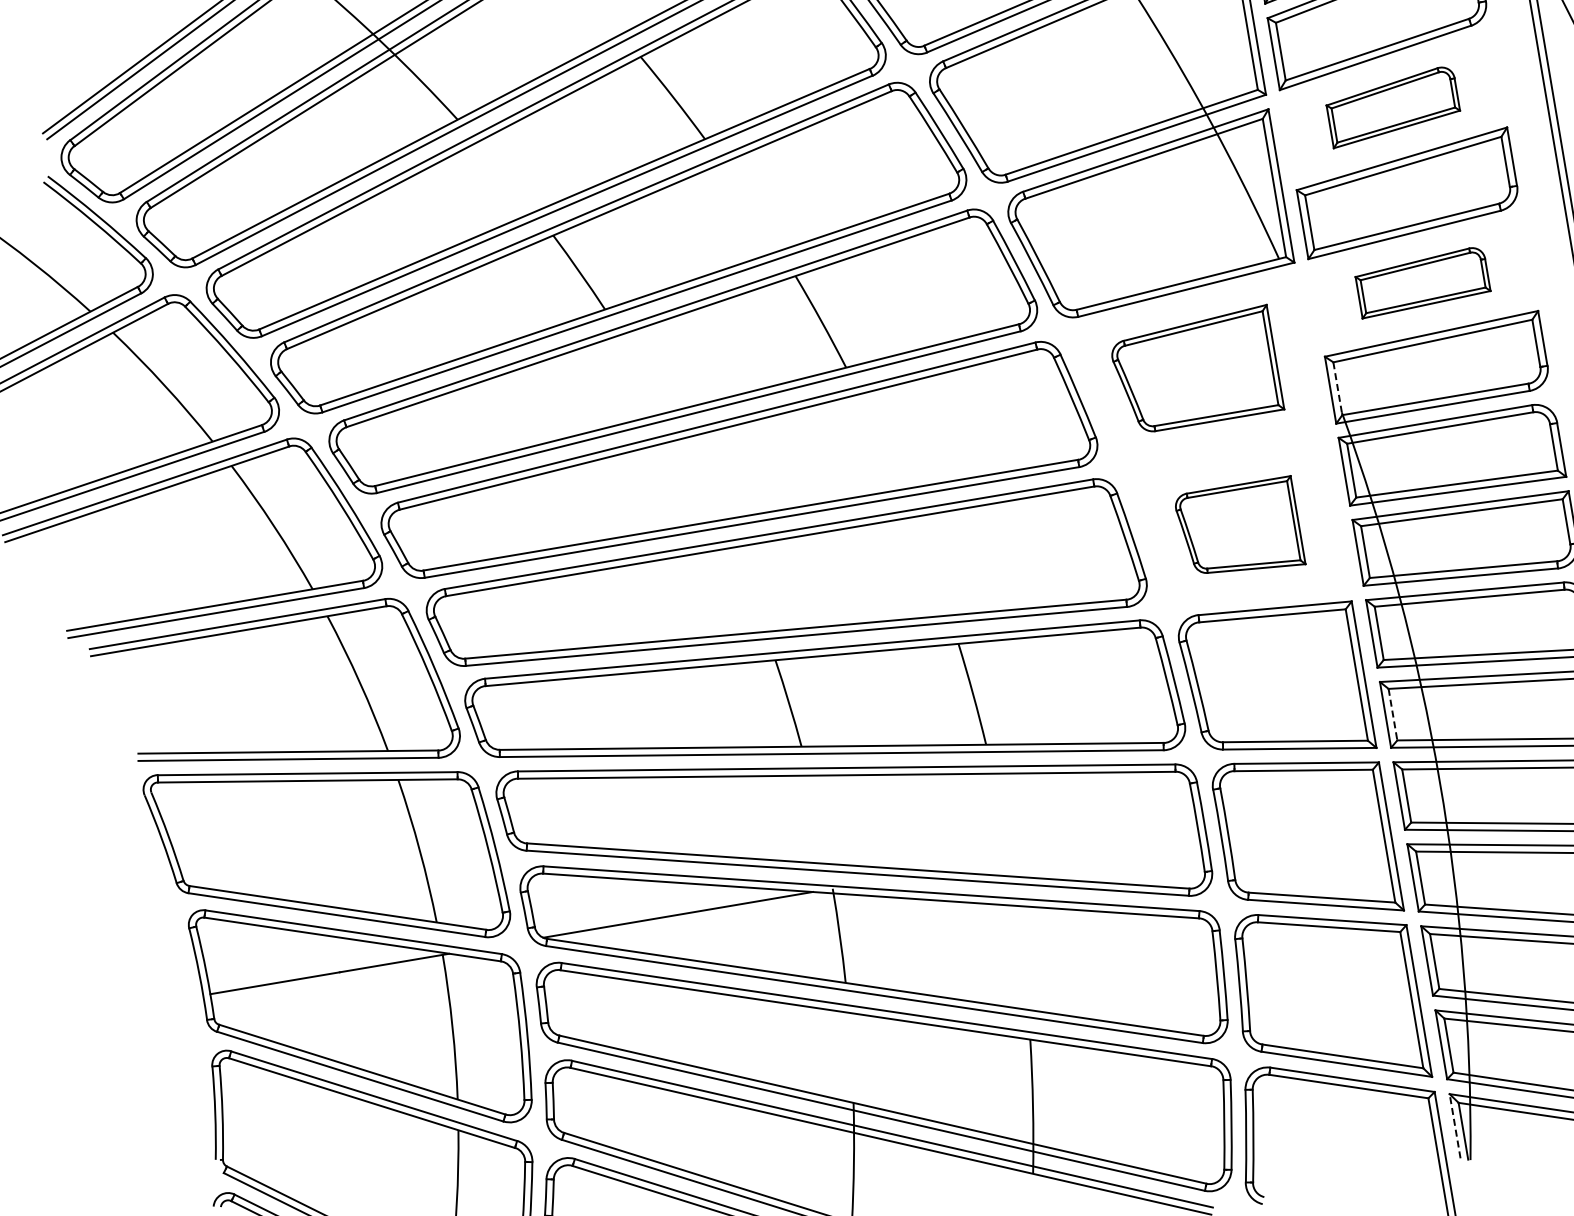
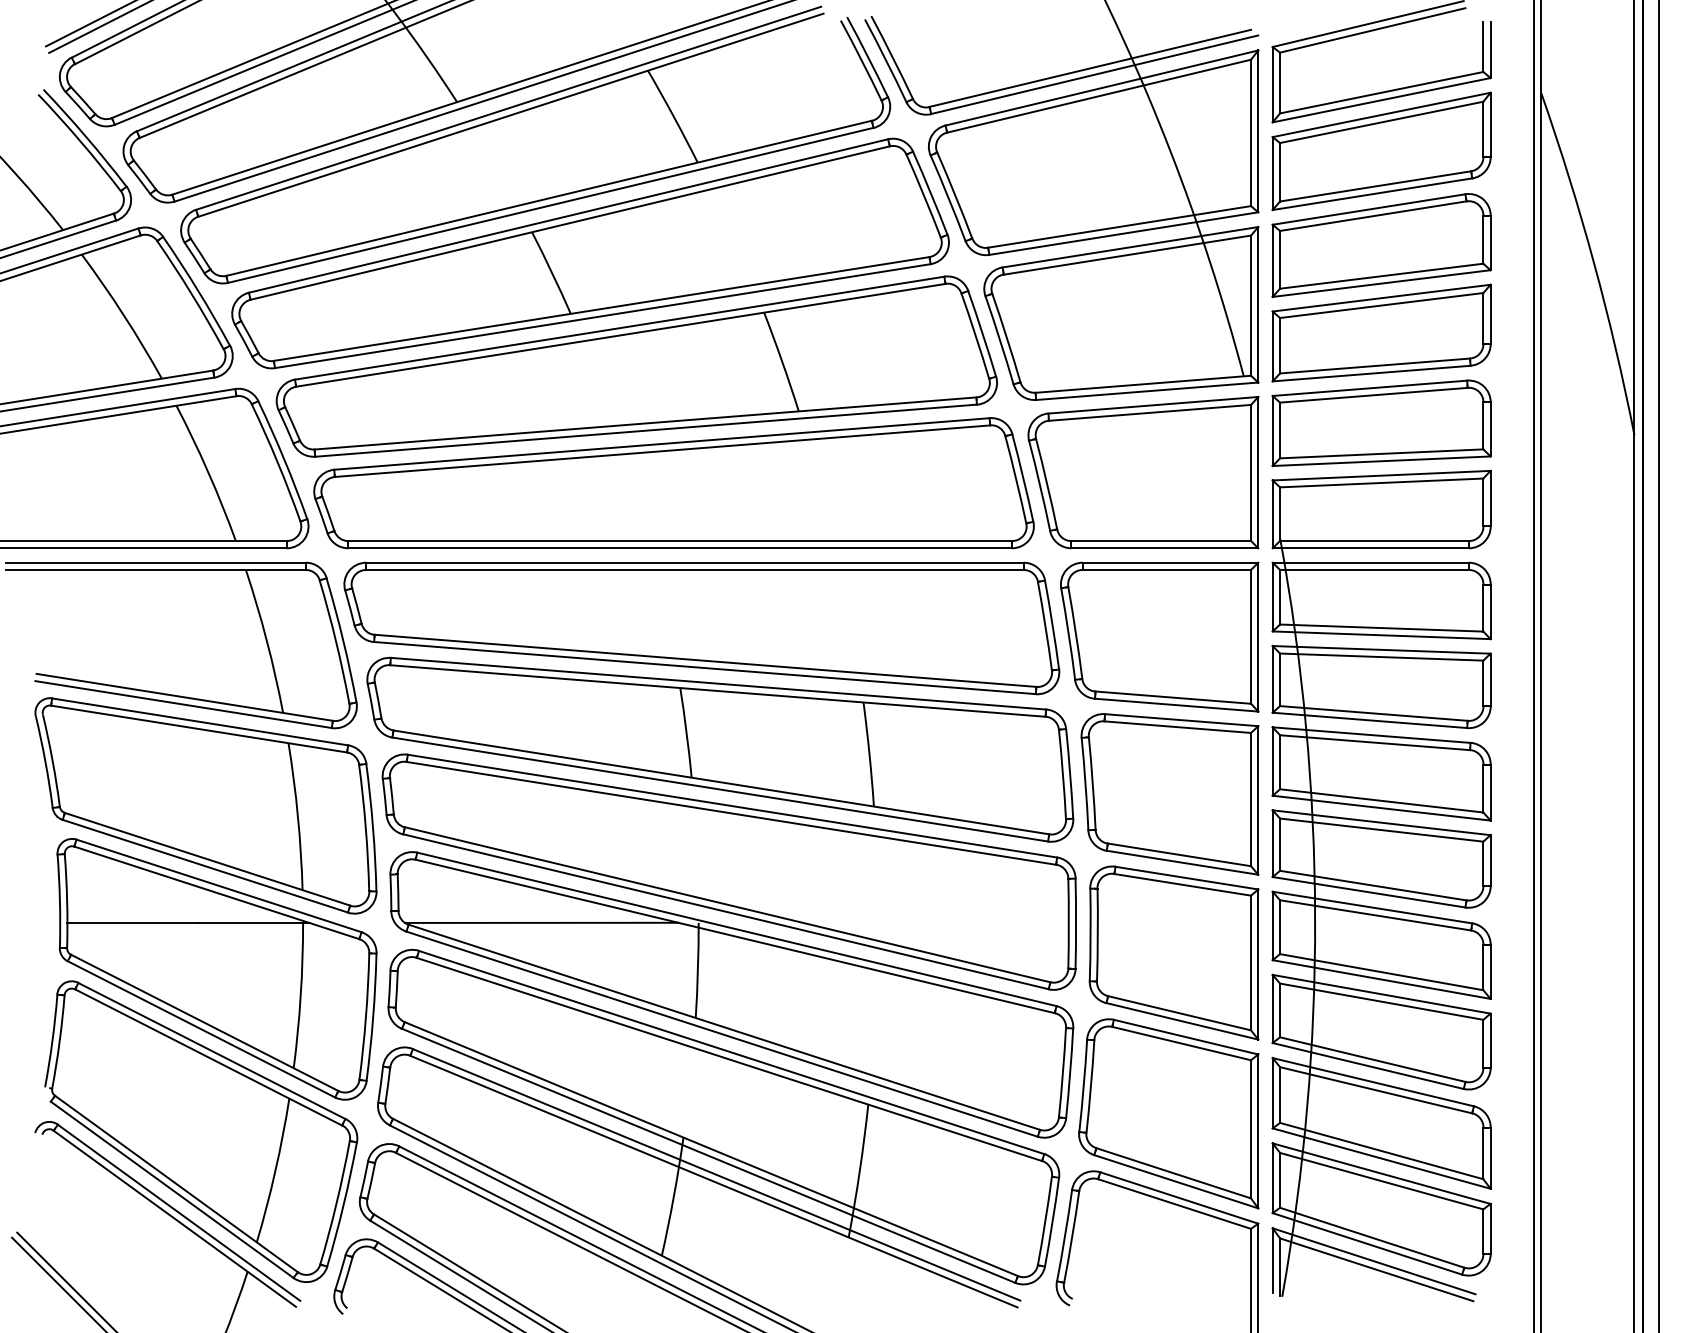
part: (1393, 106) -> (1381, 245), size x1.67
part: (1422, 282) -> (1381, 423), size x1.67
part: (1196, 370) -> (1143, 472), size x1.43
line: (1338, 389) -> (1280, 514), dashed -> solid
part: (1239, 529) -> (1159, 636), size x1.67
line: (1393, 715) -> (1280, 845), dashed -> solid
line: (1454, 1125) -> (1272, 1260), dashed -> solid

